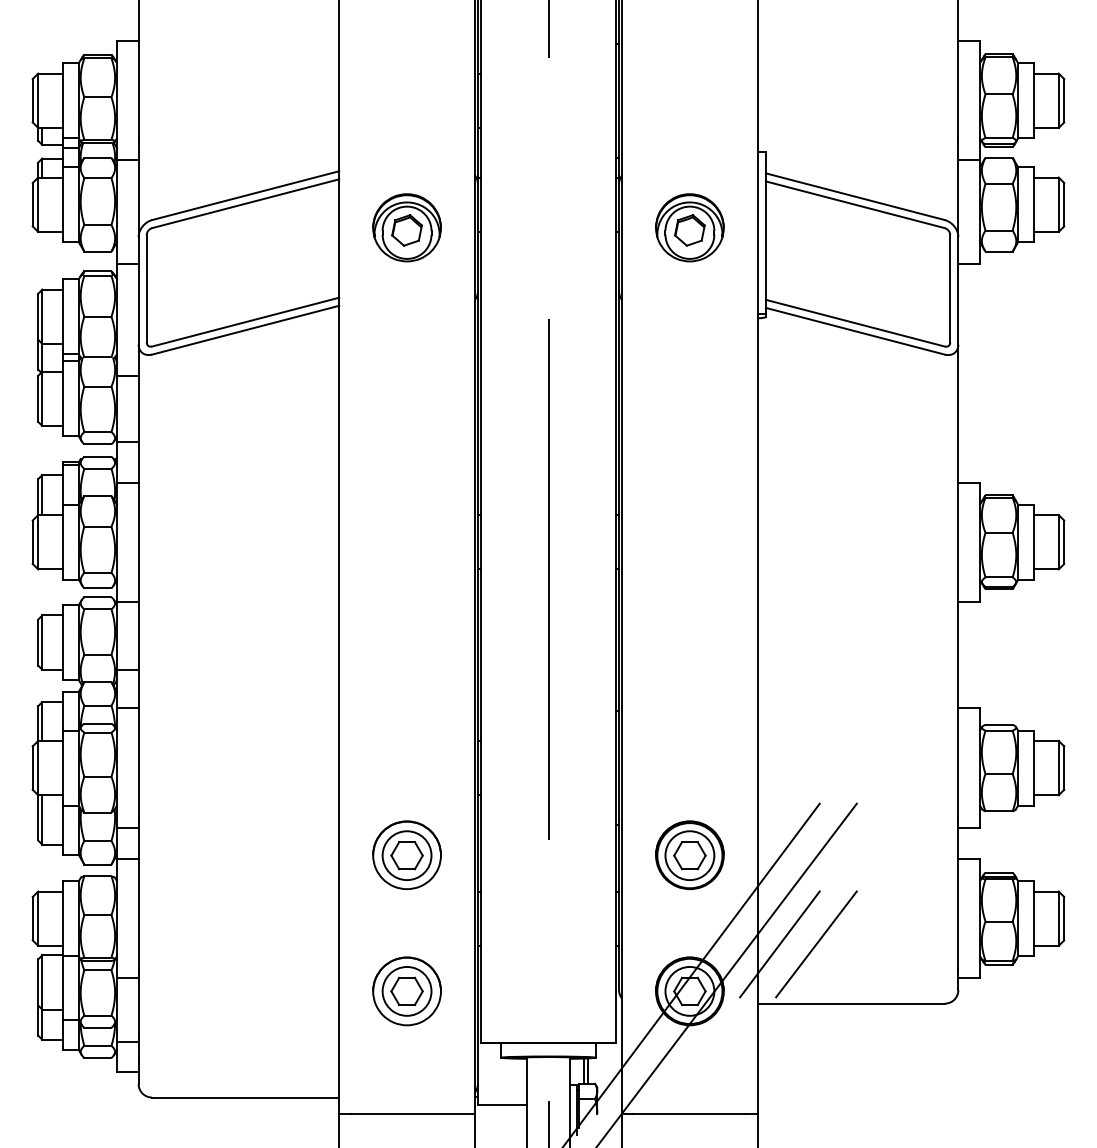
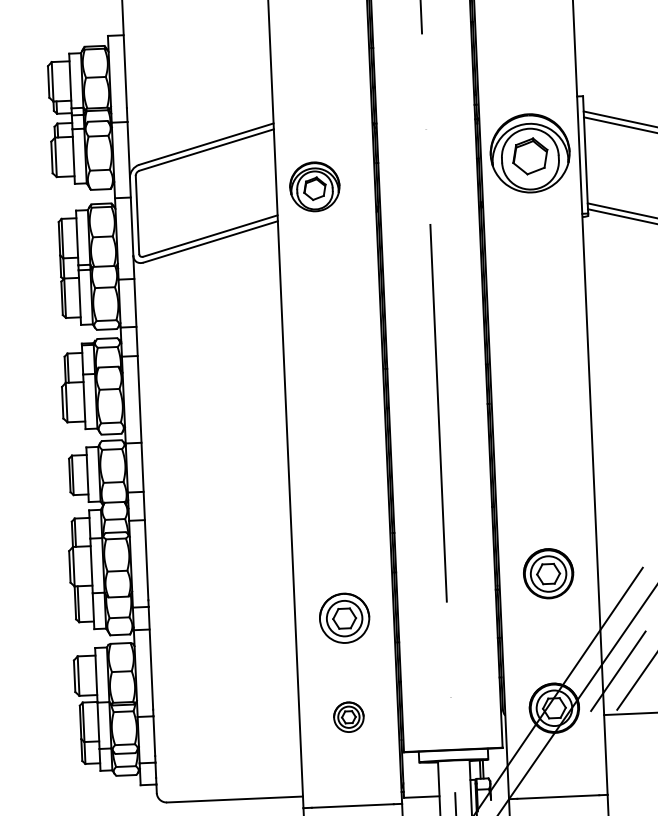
part: (406, 227) -> (314, 186), moved
part: (689, 227) -> (529, 153), size x1.6
part: (689, 854) -> (548, 573), moved
part: (406, 991) -> (348, 717), size x0.6

